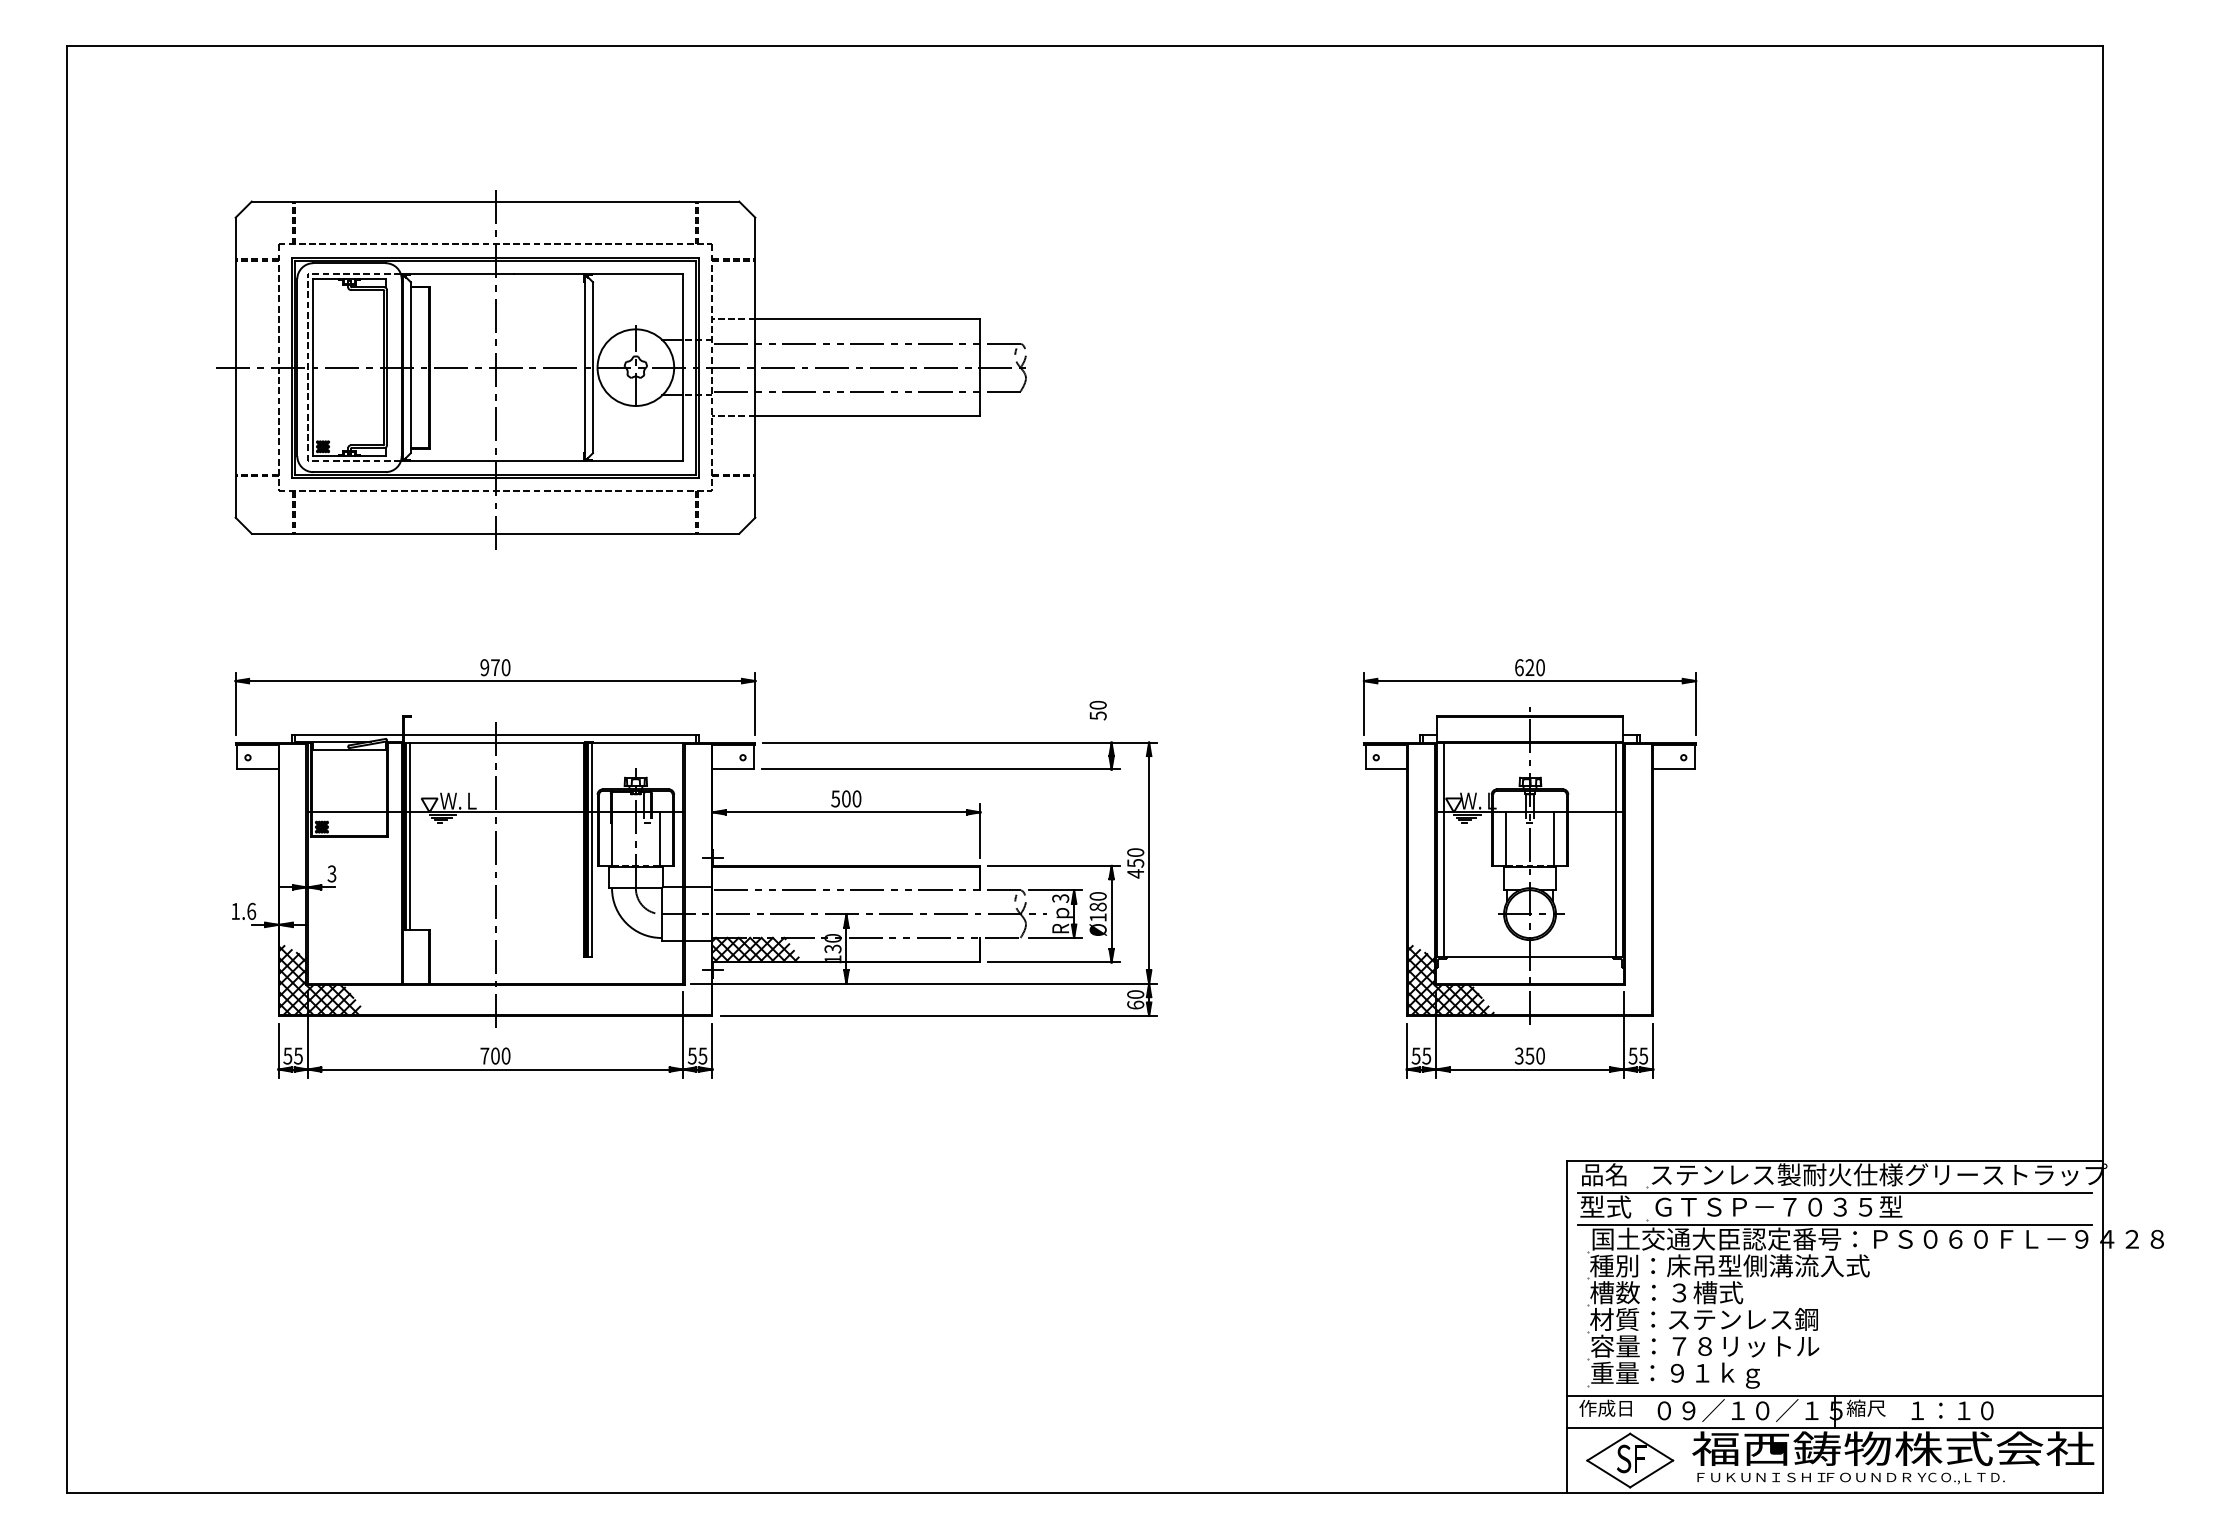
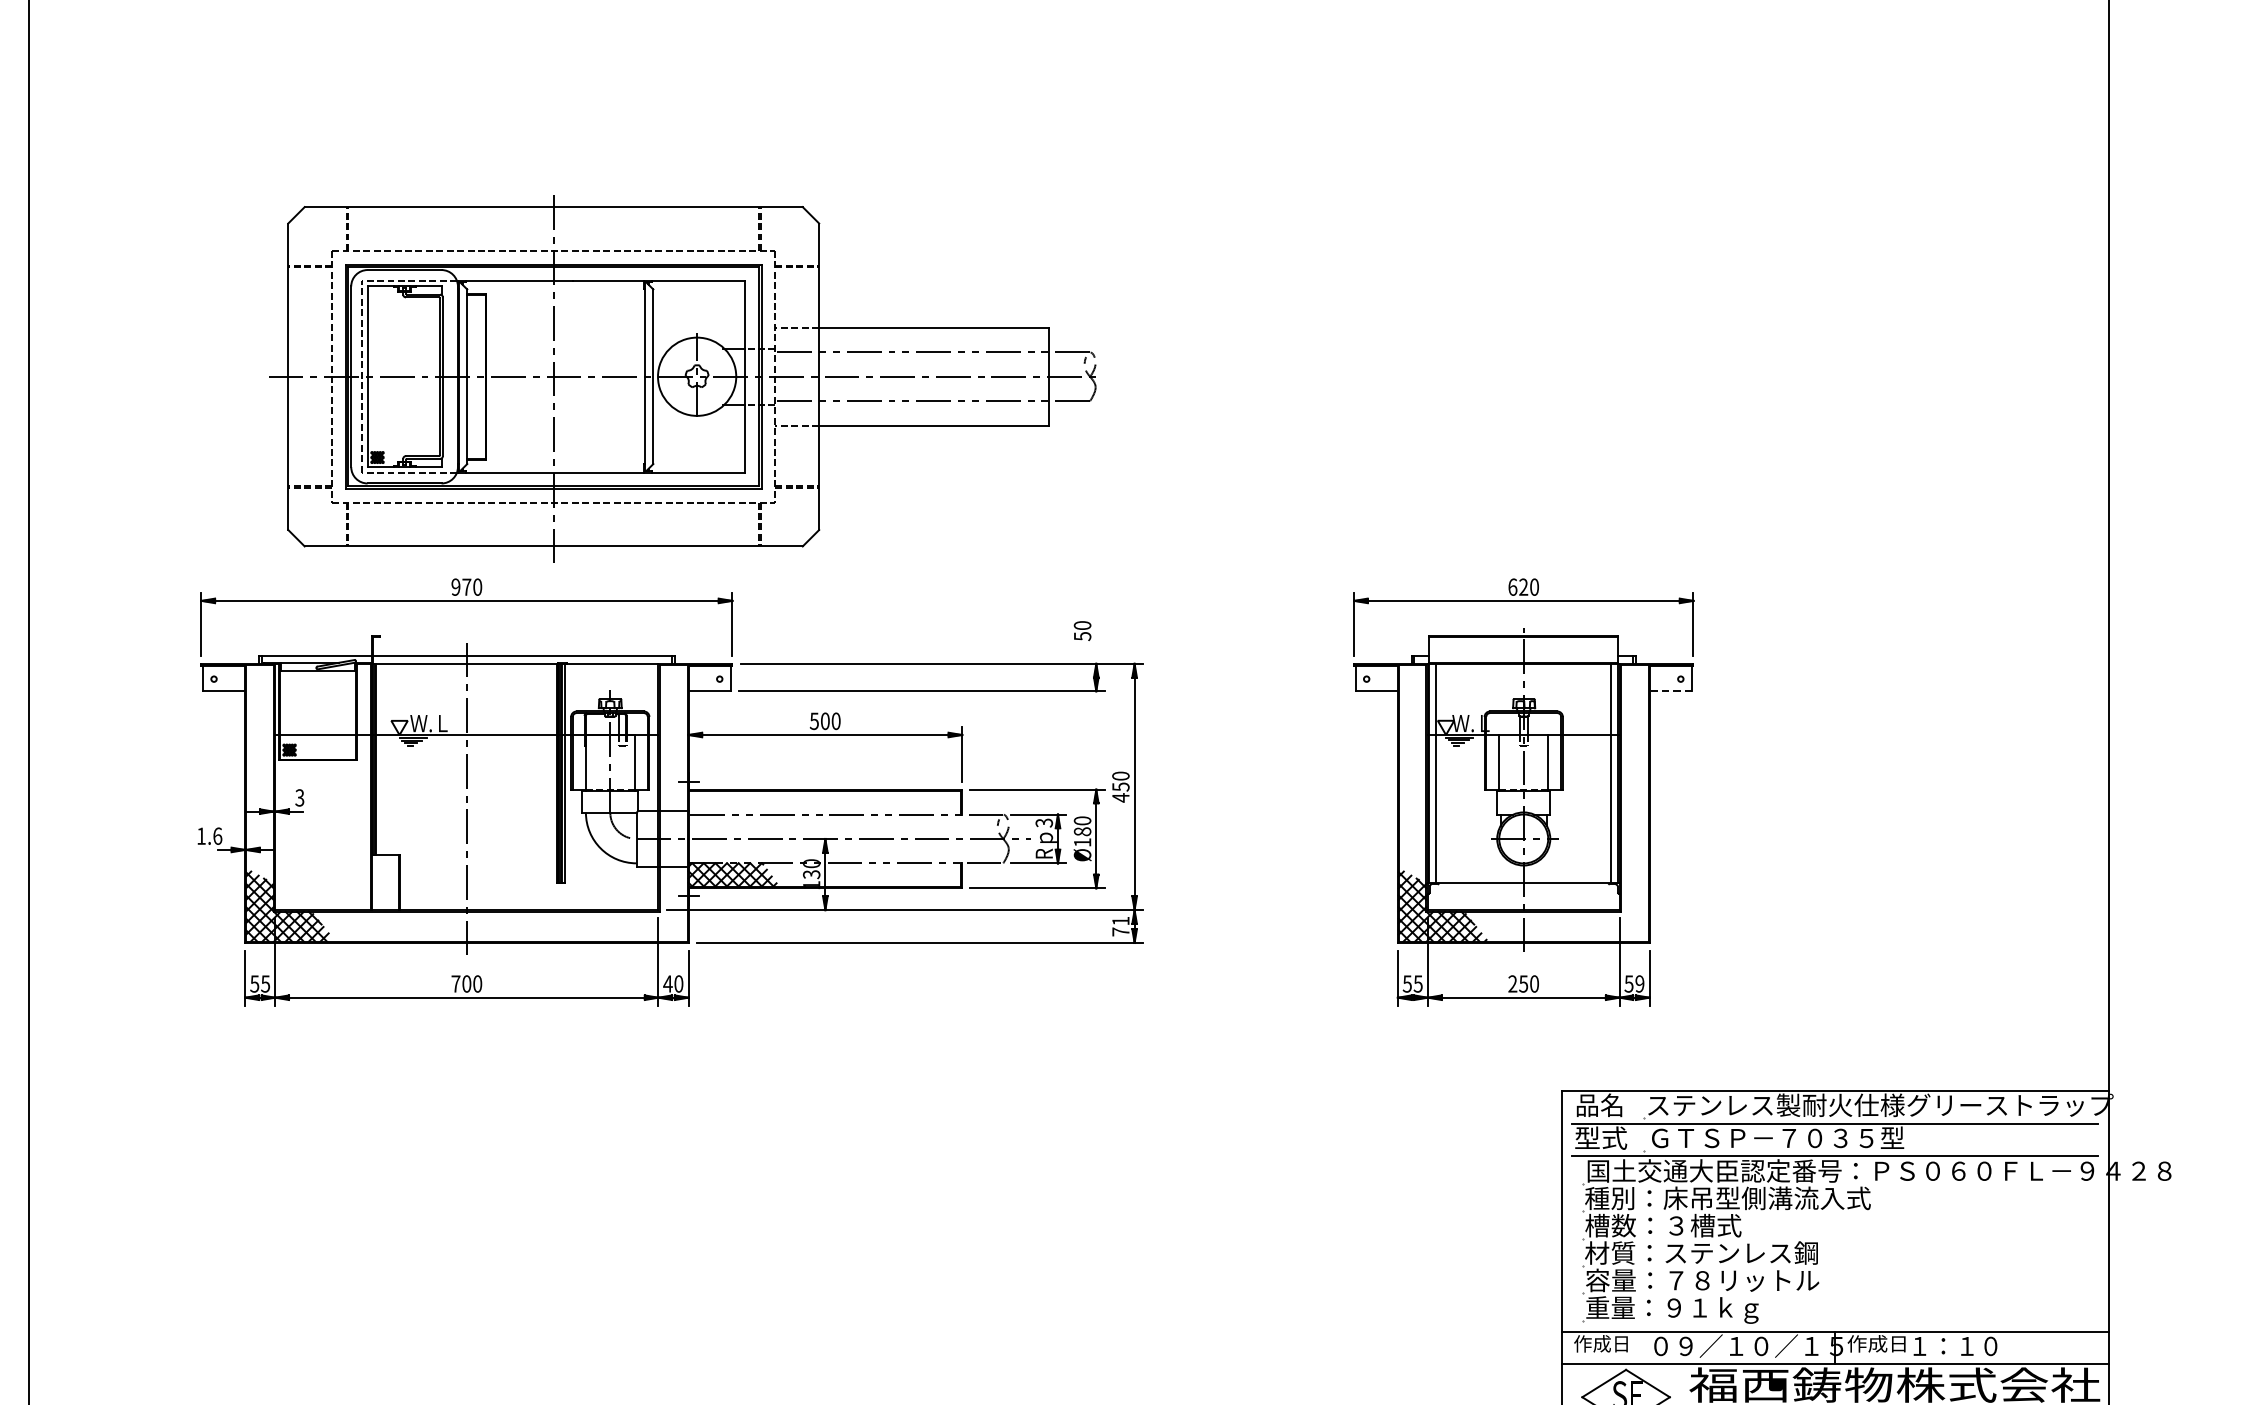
part: (621, 369) -> (682, 378), moved
line: (1673, 769) -> (1670, 691), solid -> dashed
line: (409, 836) -> (379, 759), removed
text: (1135, 999) -> (1120, 926), 60 -> 71
text: (697, 1055) -> (673, 983), 55 -> 40
text: (1643, 1055) -> (1639, 983), 55 -> 59
text: (1518, 1056) -> (1511, 984), 350 -> 250
text: (1874, 1407) -> (1875, 1343), 縮尺 -> 作成日

